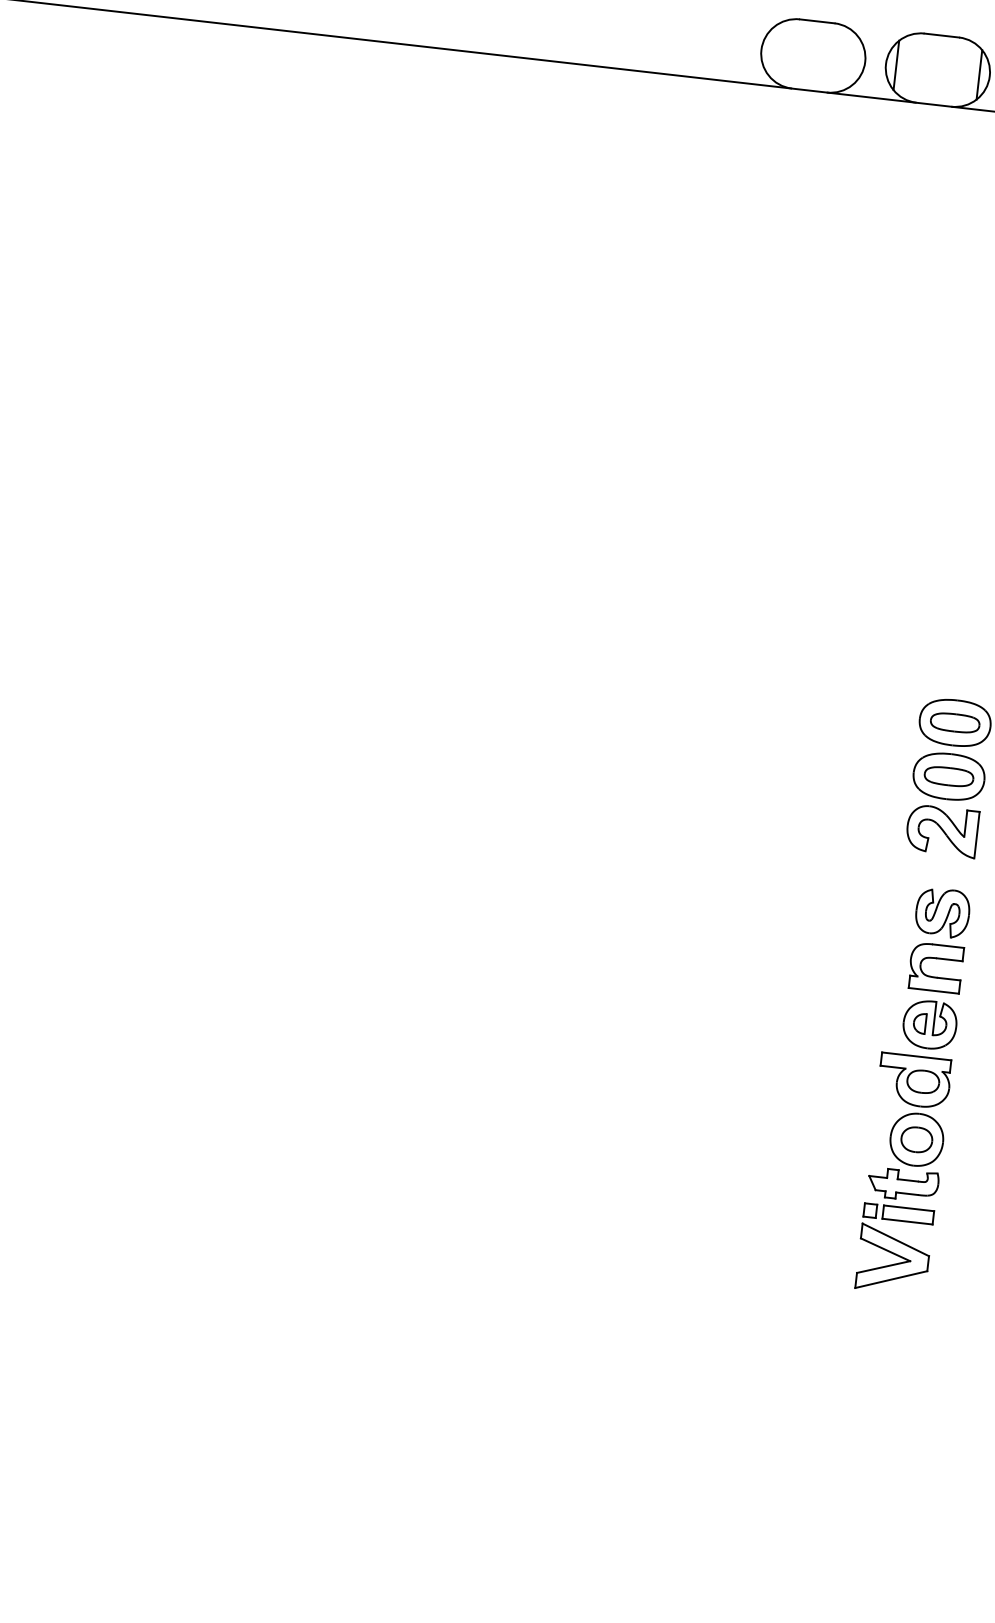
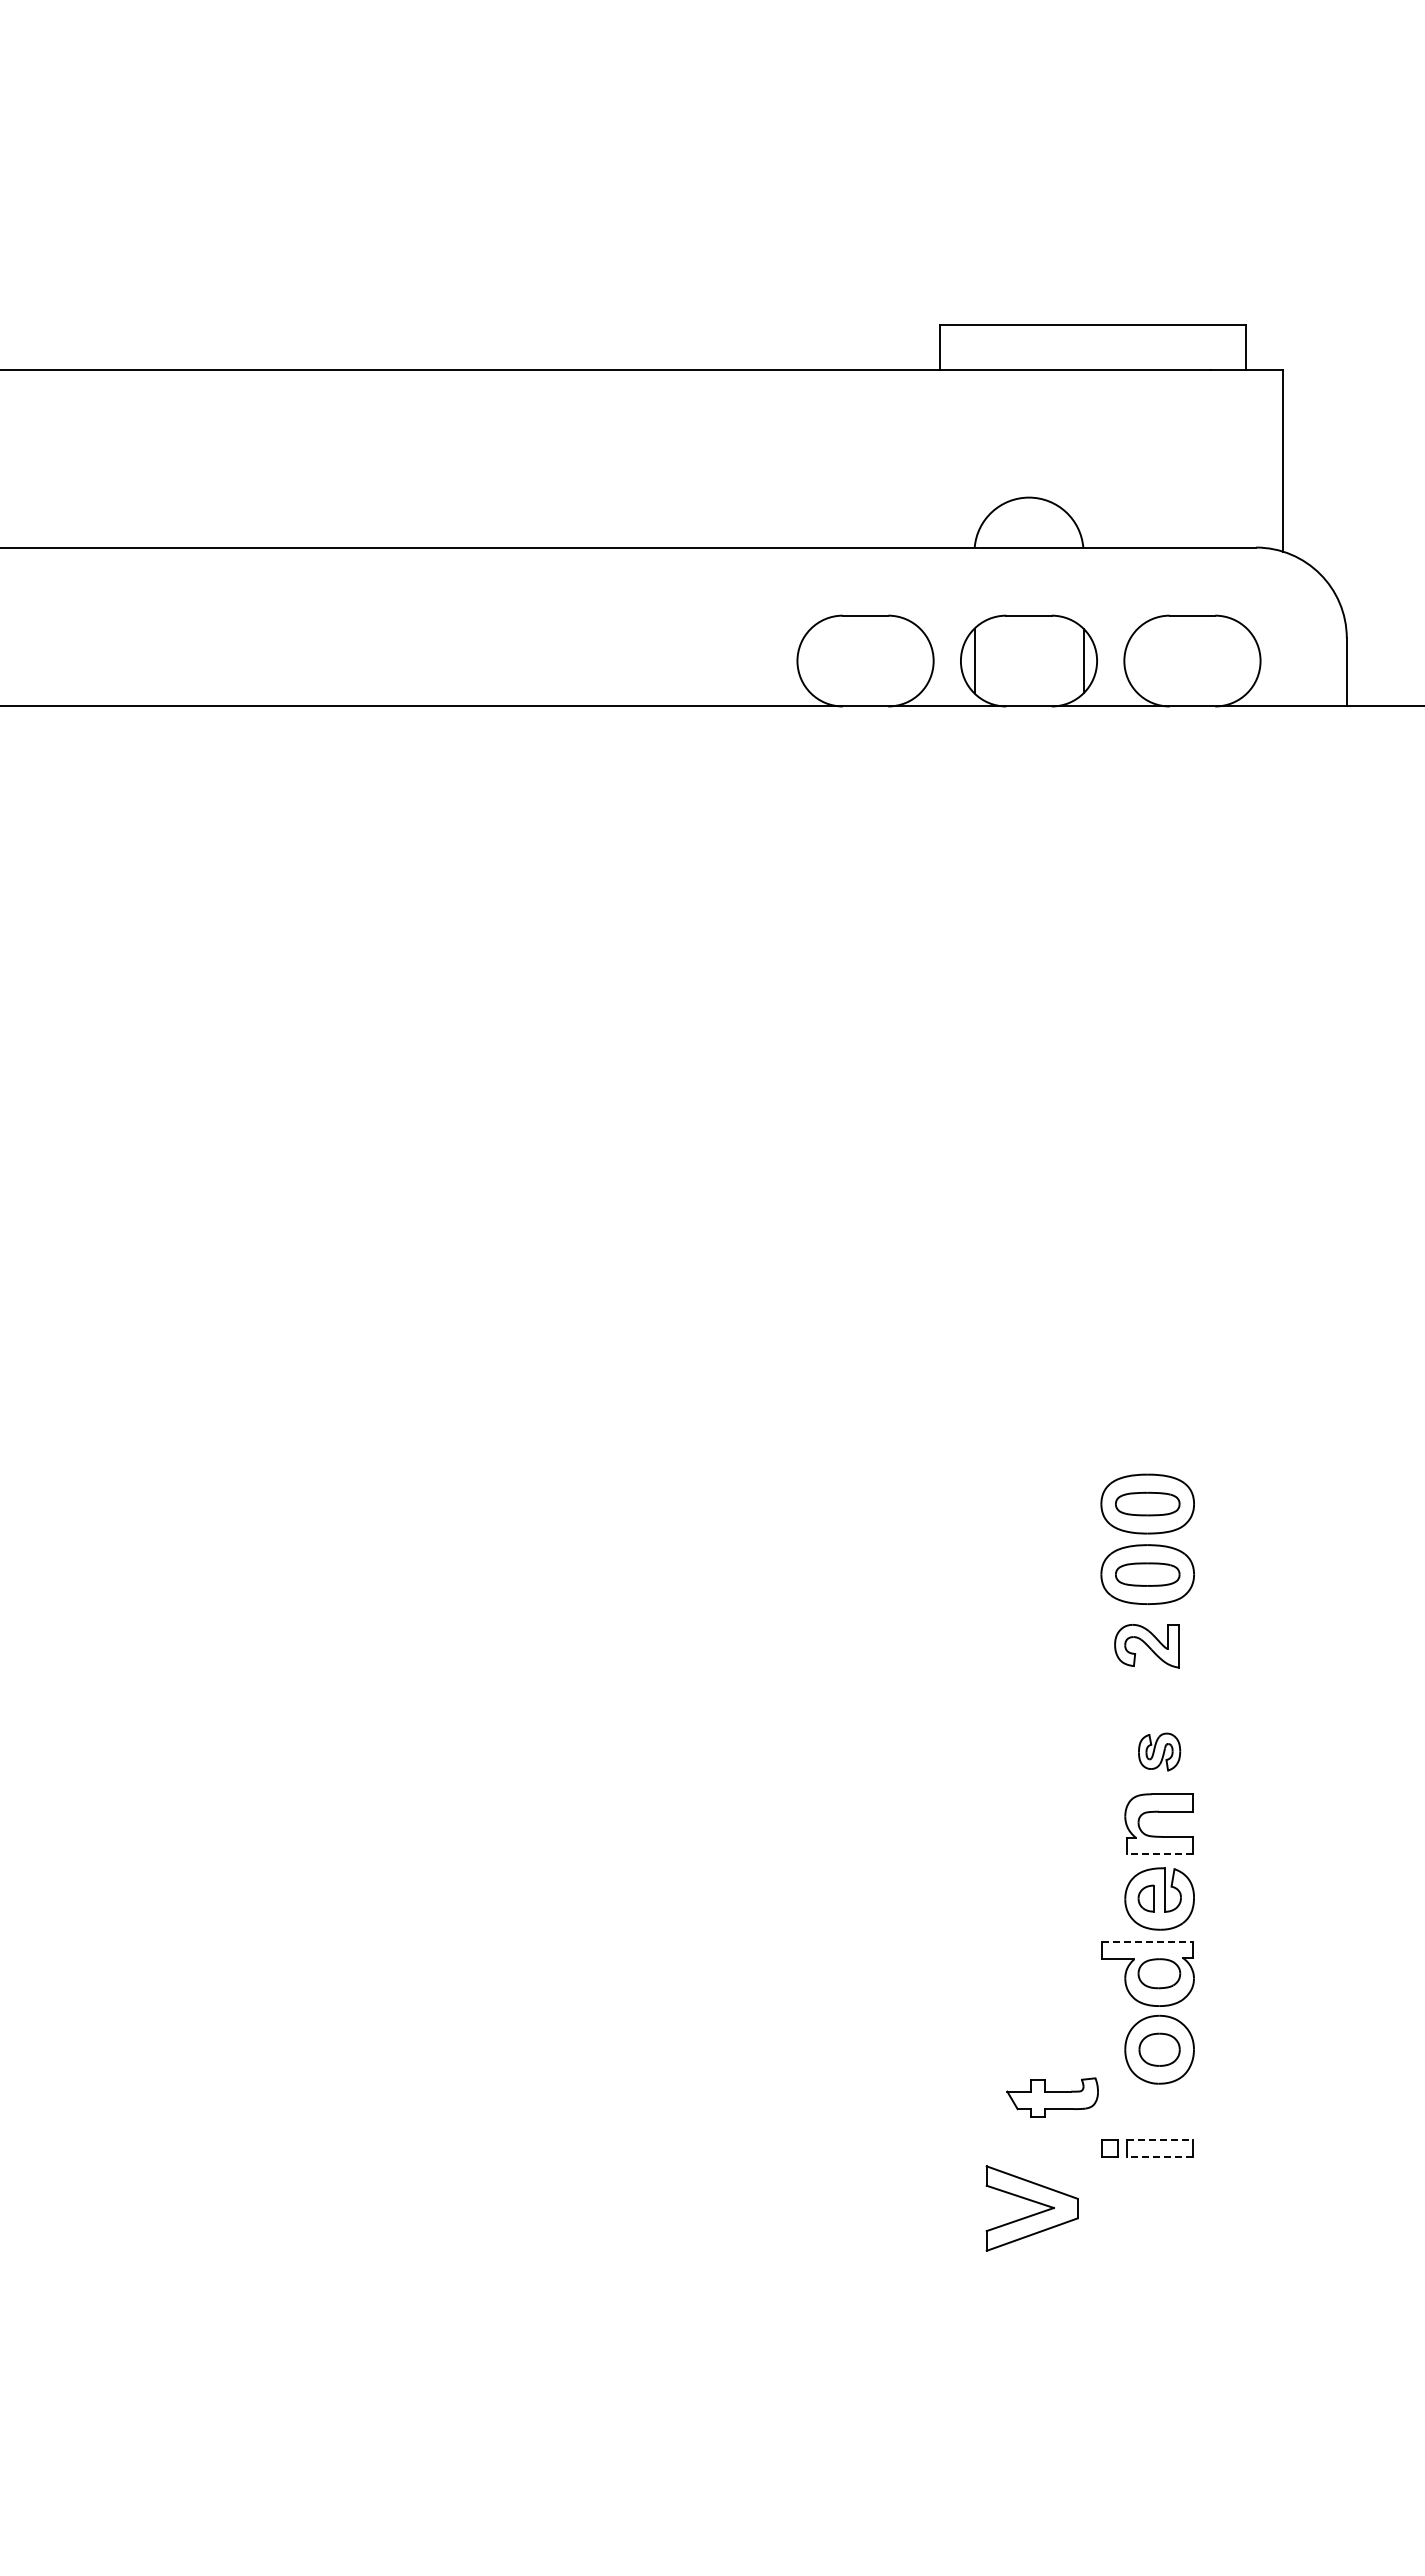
part: (941, 830) -> (1146, 1645), size x0.7
part: (942, 912) -> (1159, 1751), size x0.6
line: (933, 990) -> (1159, 1854), solid -> dashed
line: (917, 1056) -> (1147, 1941), solid -> dashed
part: (903, 1184) -> (1052, 2097), moved
line: (908, 1208) -> (1159, 2139), solid -> dashed
line: (907, 1221) -> (1159, 2157), solid -> dashed
part: (893, 1259) -> (1031, 2208), moved

